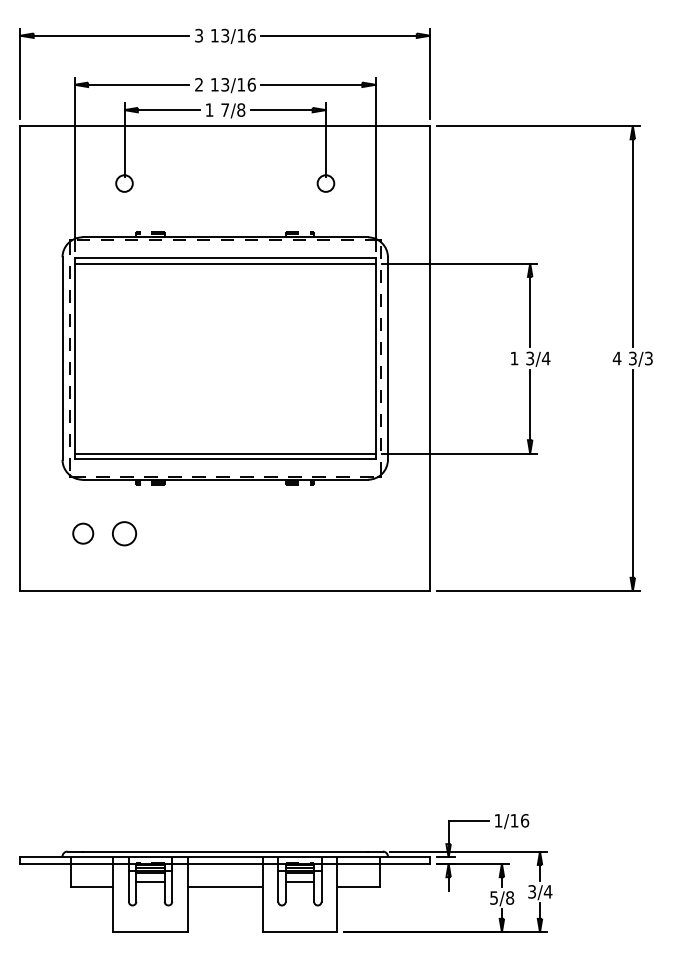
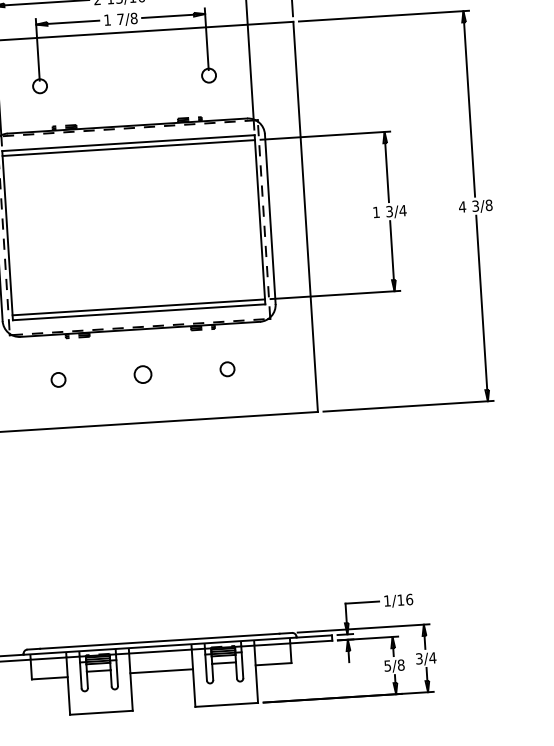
text: (648, 358) -> (488, 205), 3/3 -> 3/8
circle: (83, 533) -> (143, 374), moved
circle: (124, 533) -> (58, 379), size x0.71
circle: (325, 533) -> (227, 369), added

